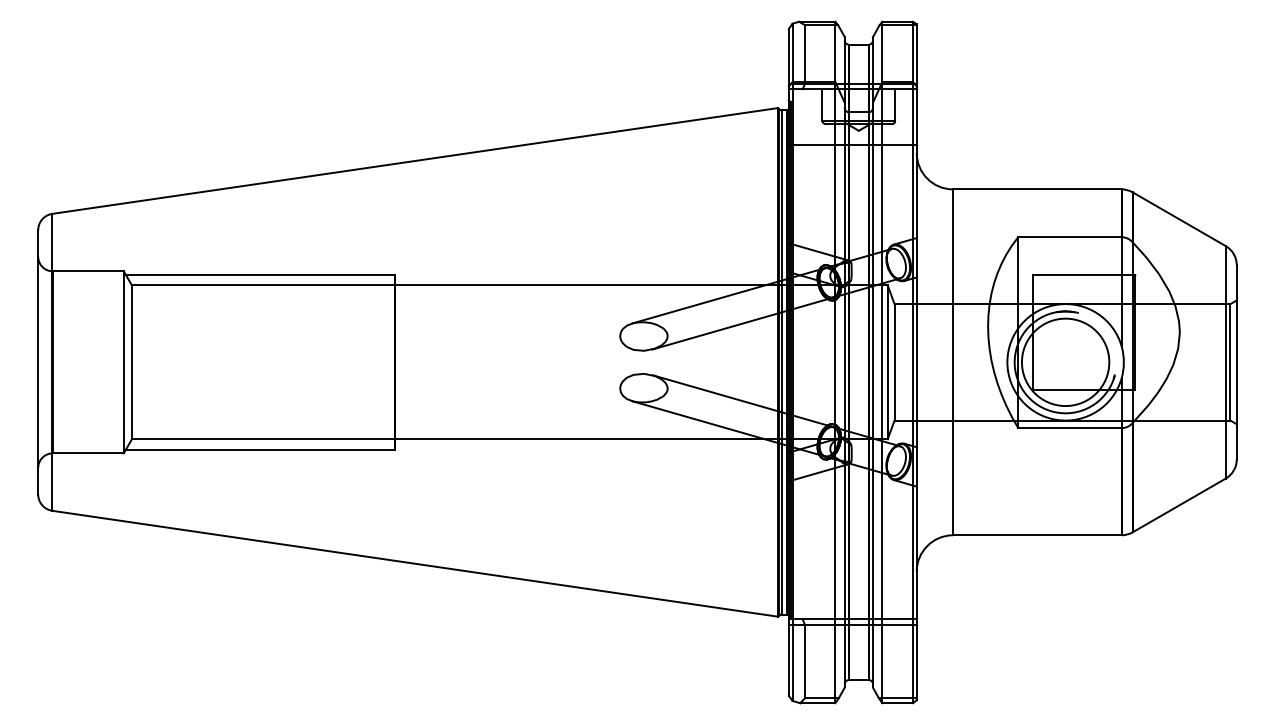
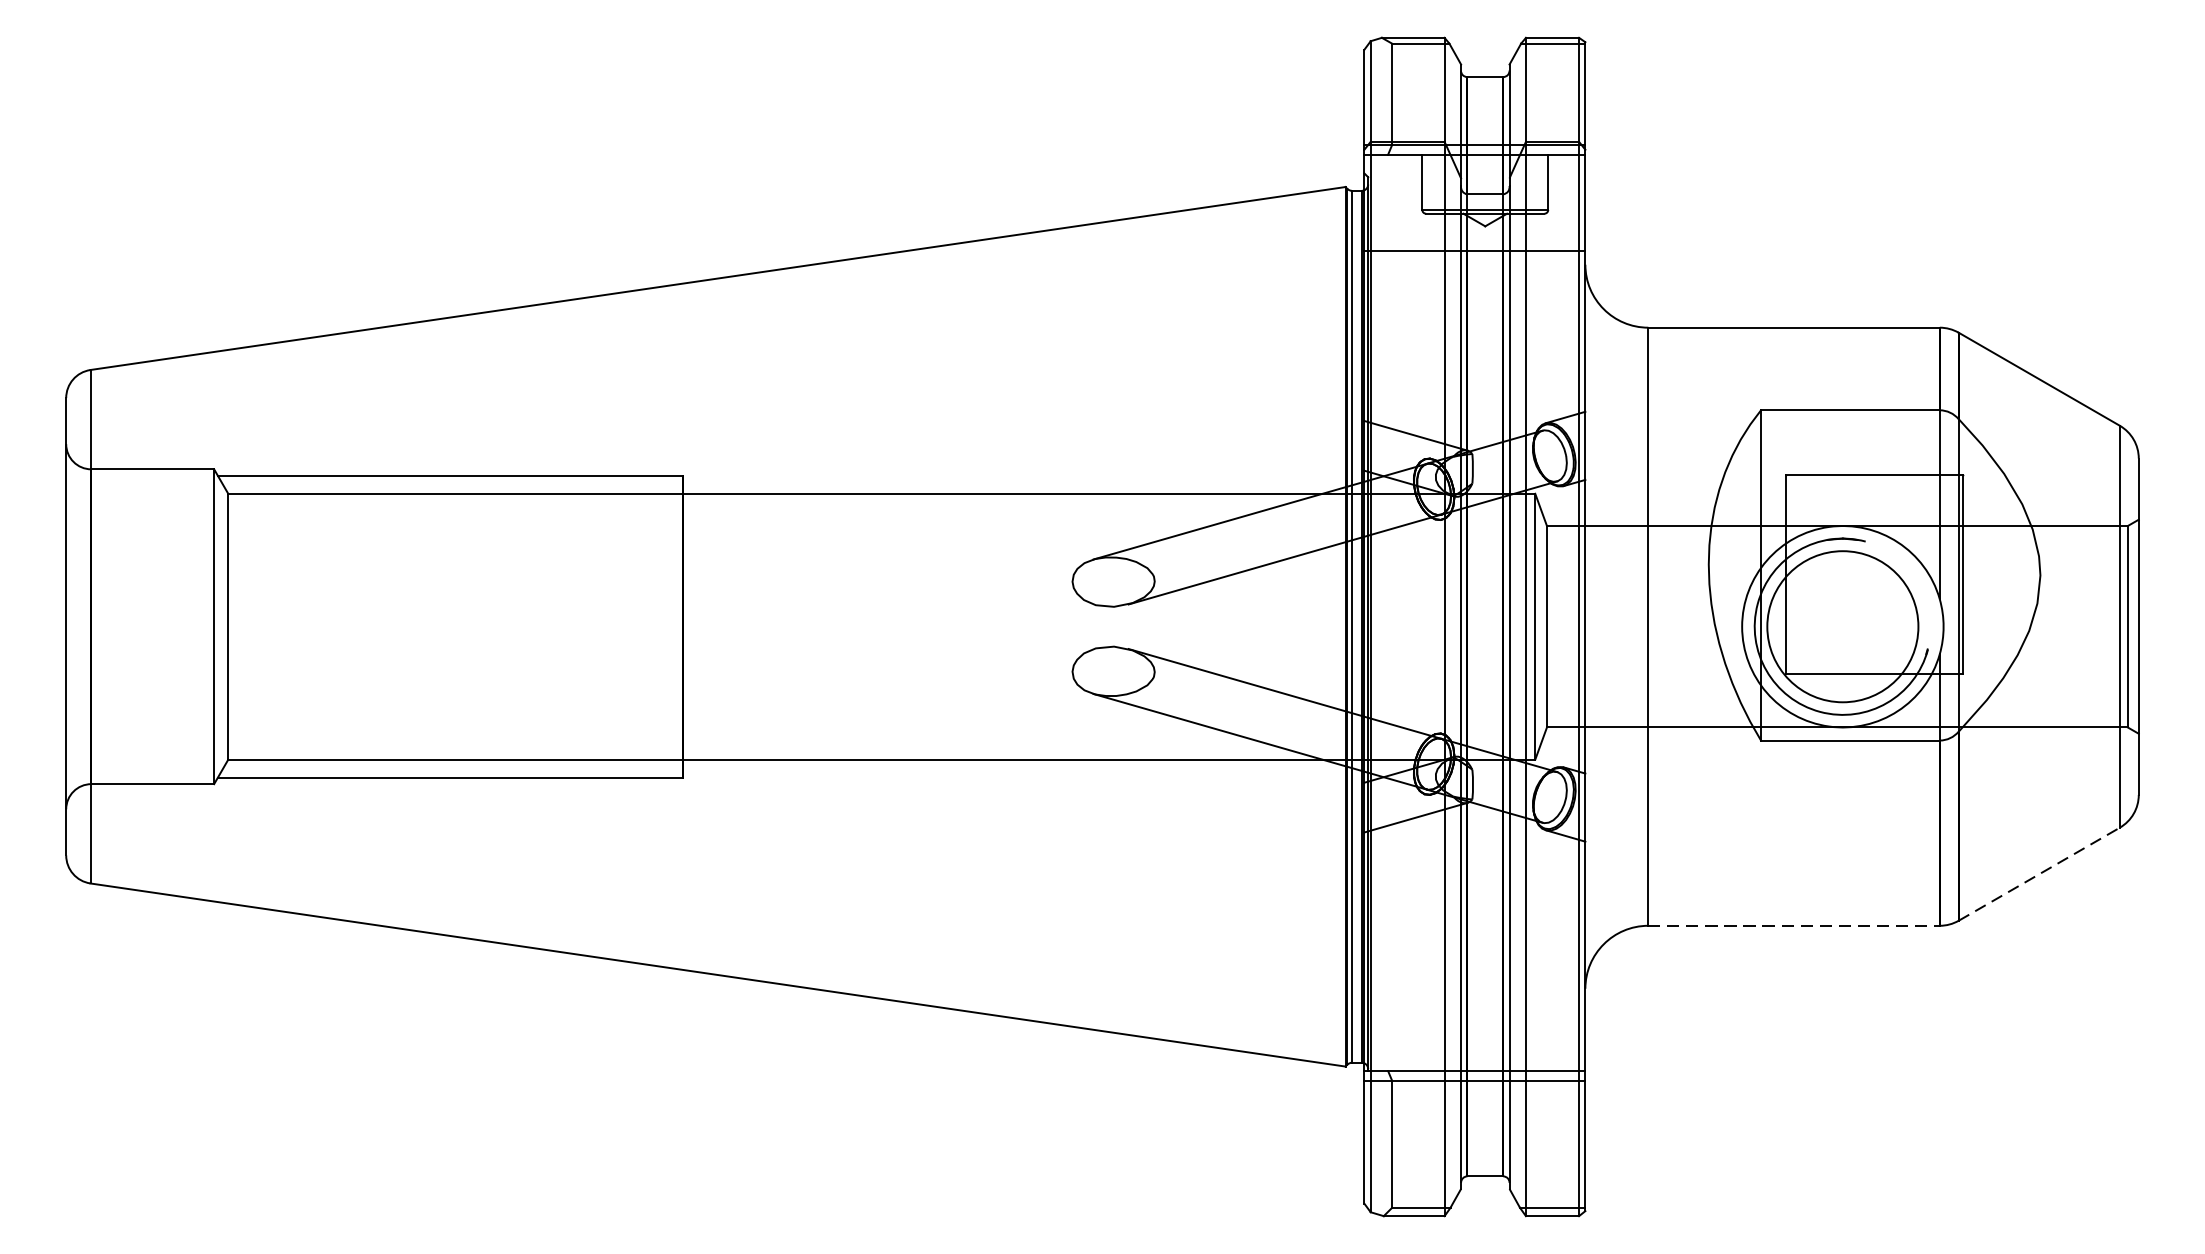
line: (1179, 505) -> (2039, 874), solid -> dashed
line: (1037, 535) -> (1794, 926), solid -> dashed

